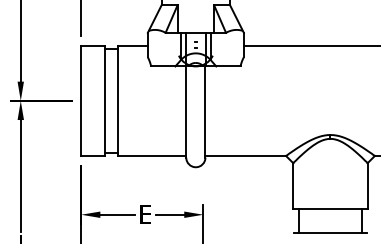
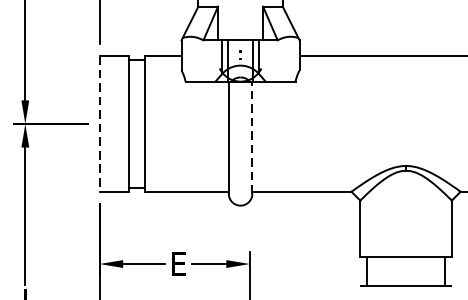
line: (81, 101) -> (99, 124), solid -> dashed
line: (205, 112) -> (252, 138), solid -> dashed

